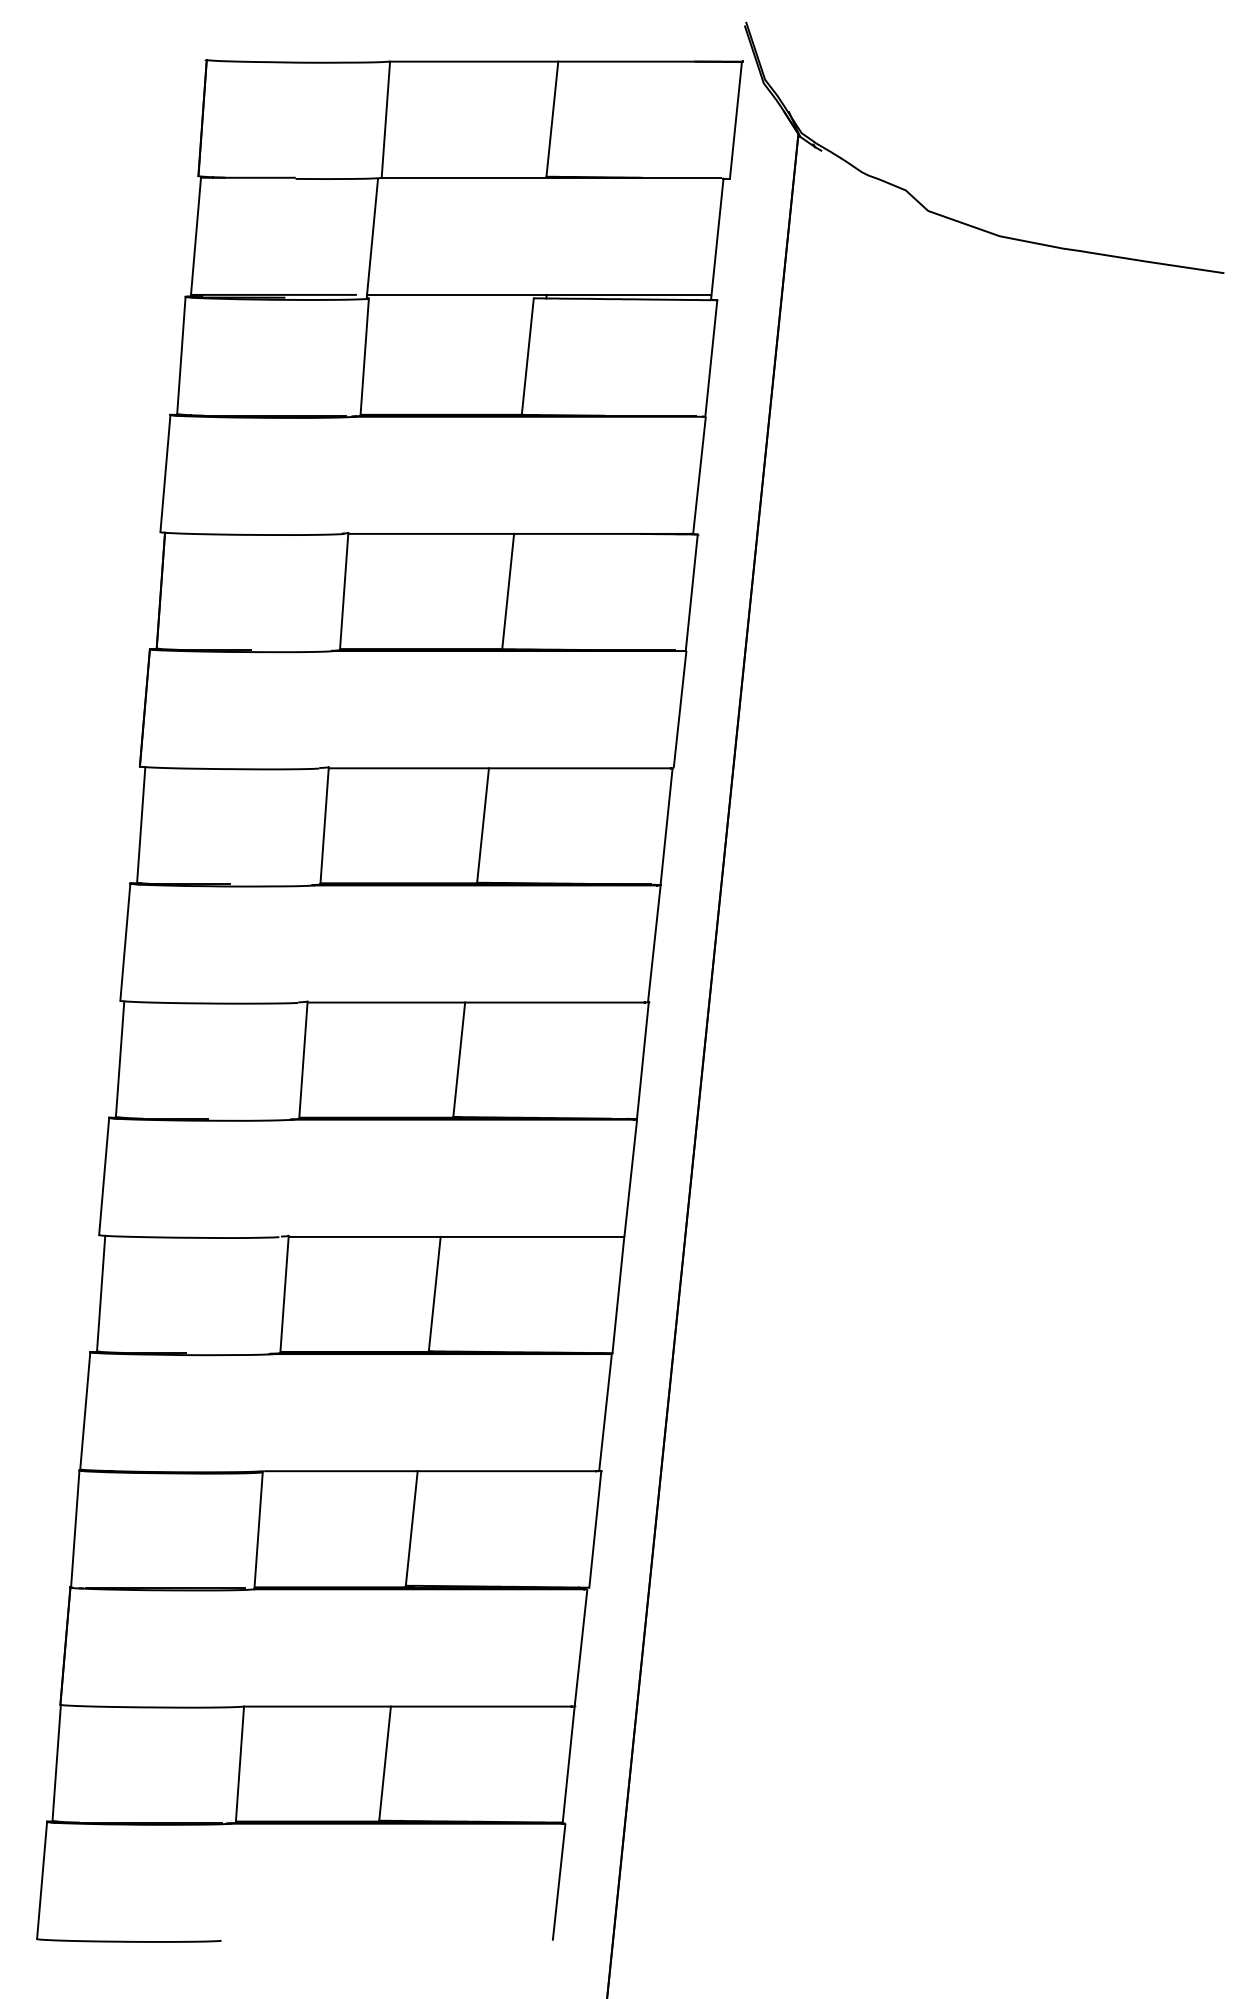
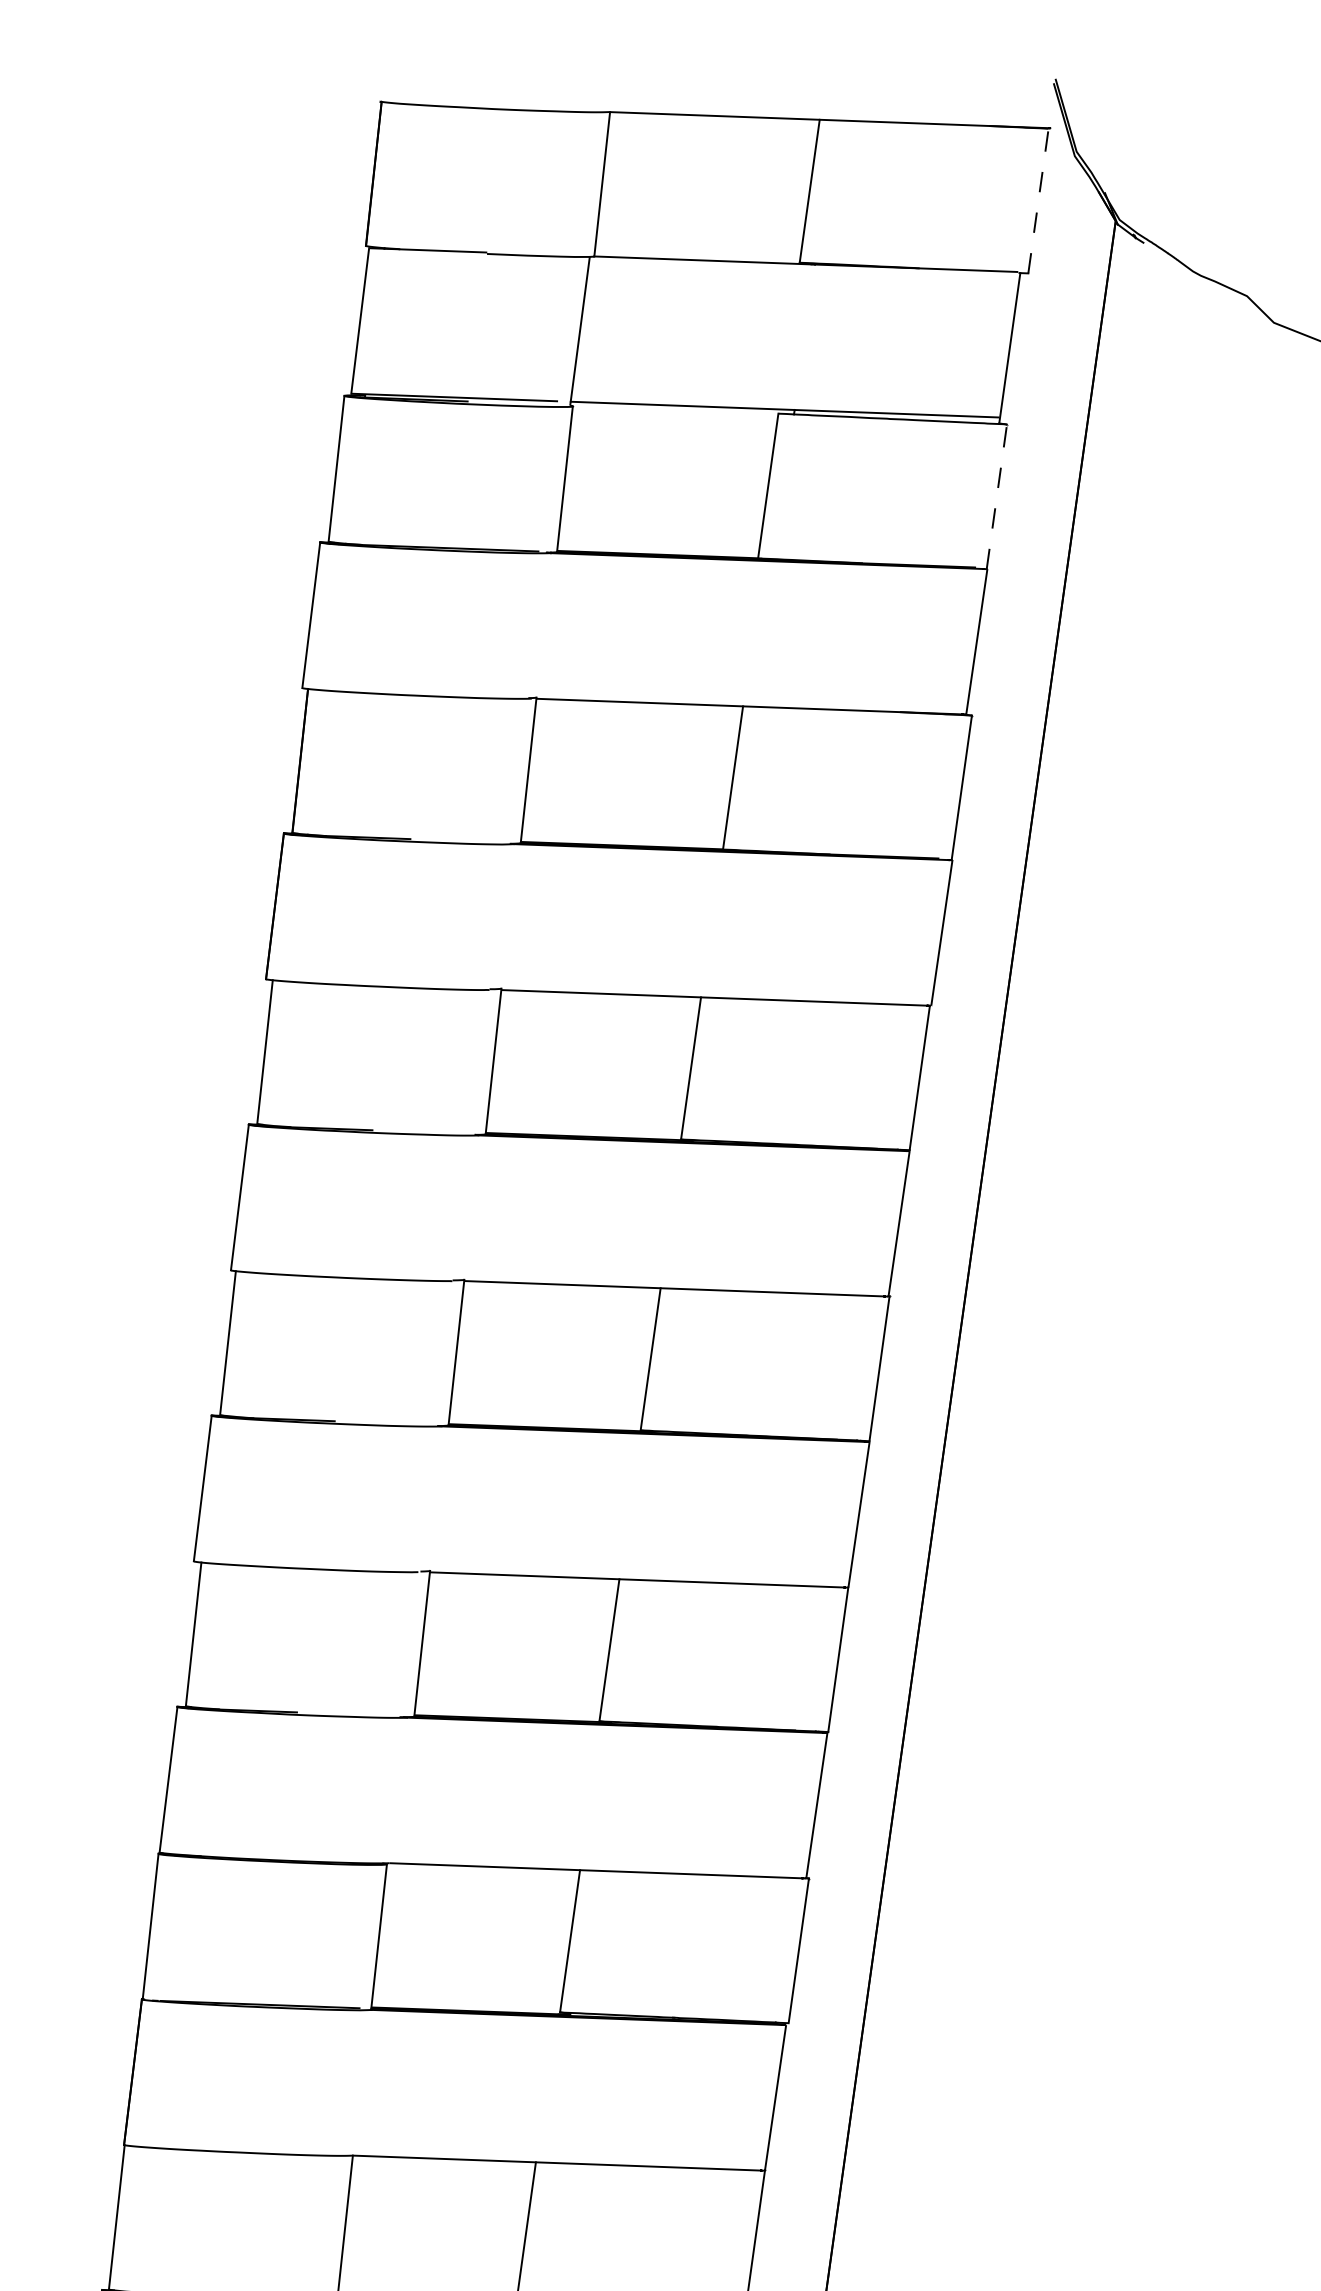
line: (735, 120) -> (1037, 201), solid -> dashed
line: (711, 358) -> (997, 496), solid -> dashed

